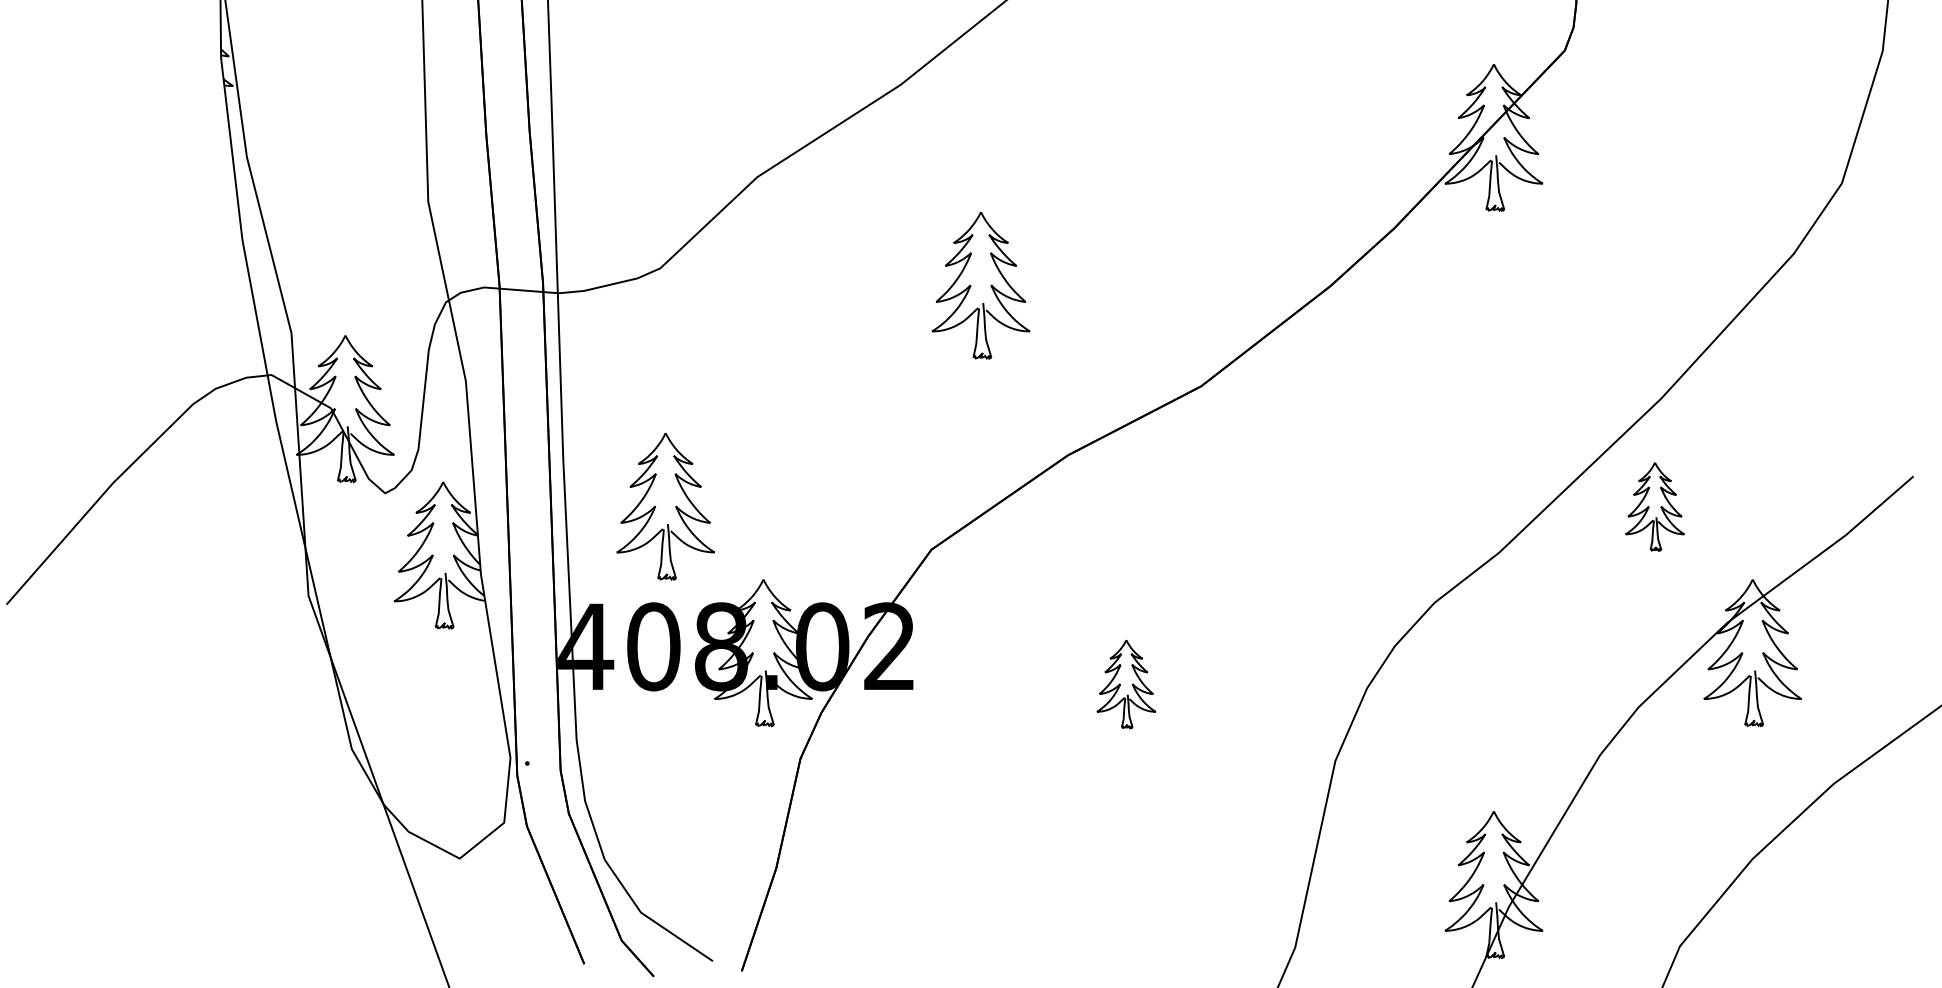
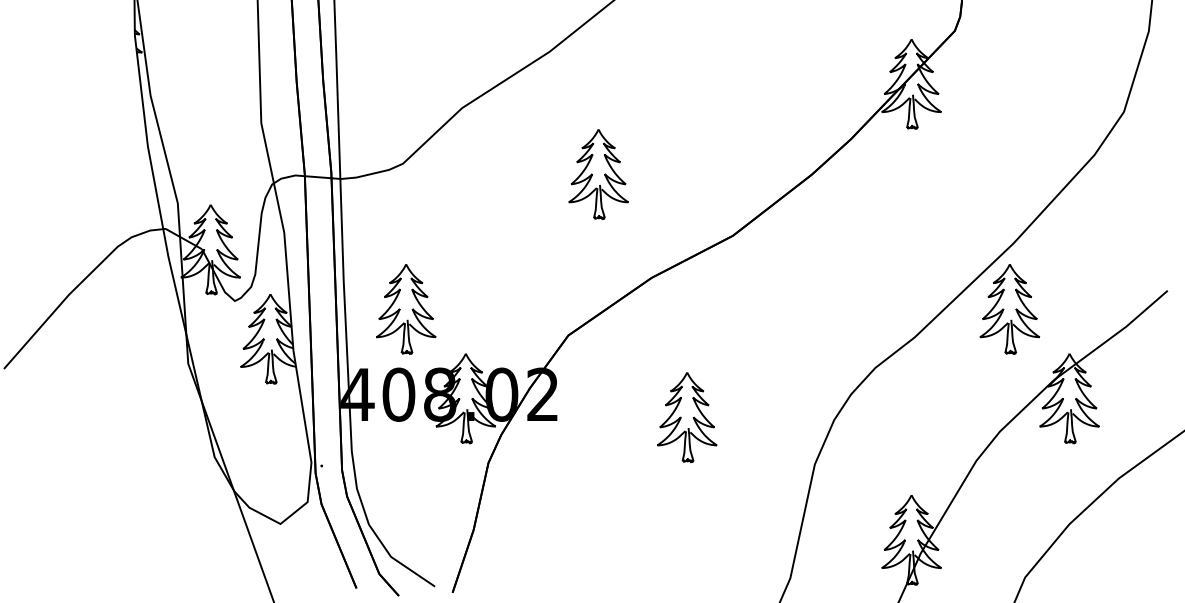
part: (1654, 507) -> (1009, 309), size x1.67
part: (1126, 684) -> (687, 417), size x1.67

